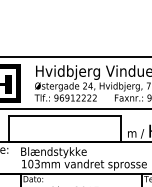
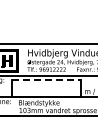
line: (65, 115) -> (46, 80), solid -> dashed

